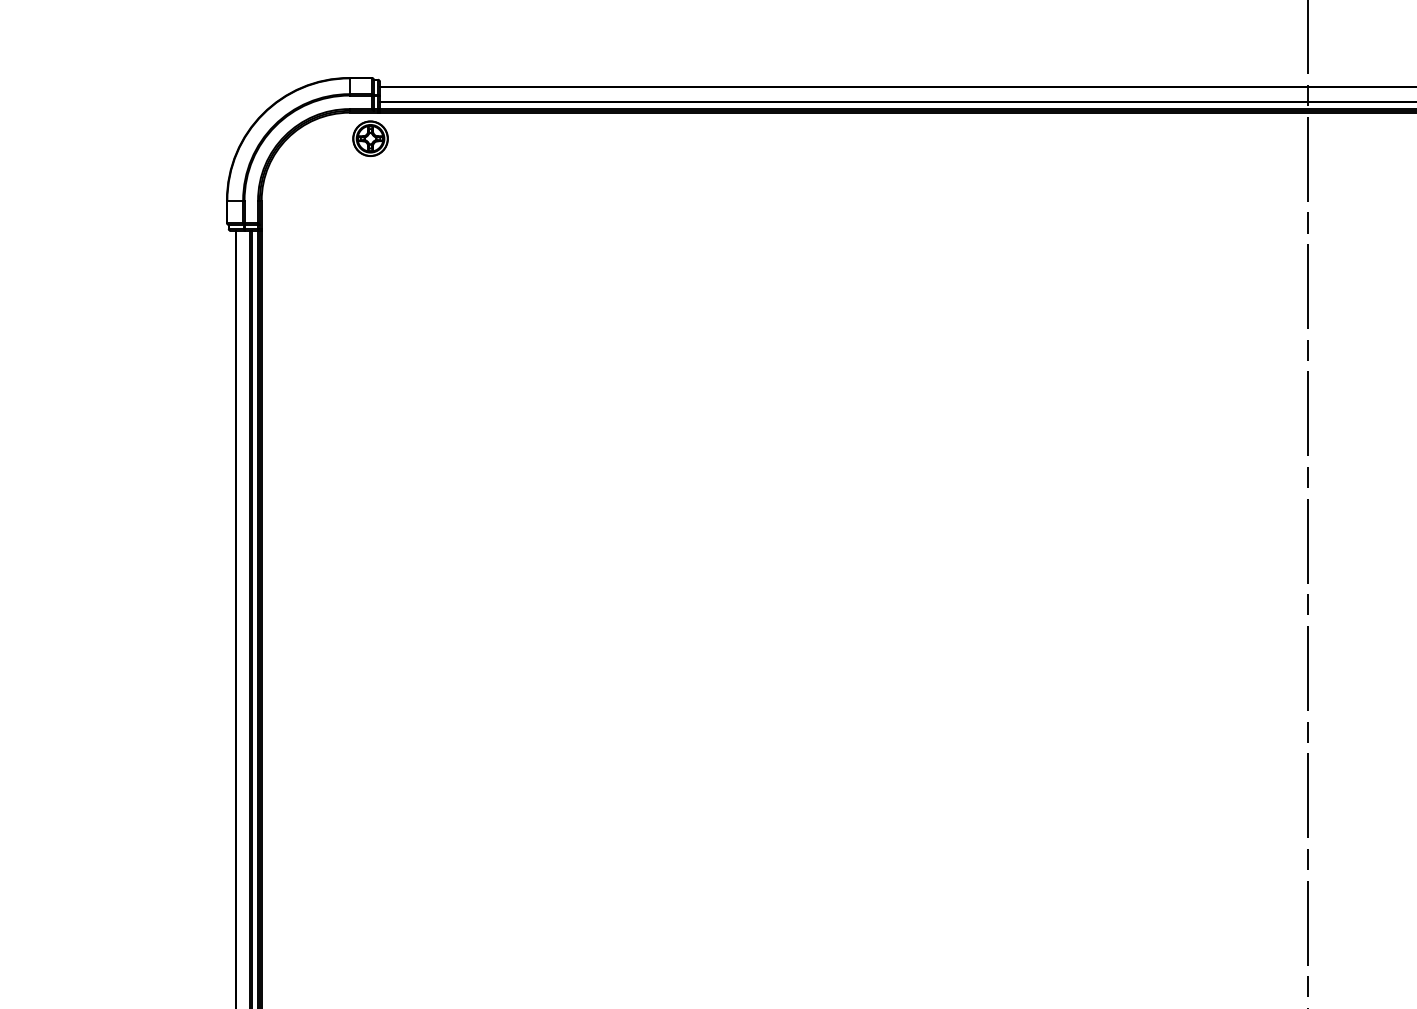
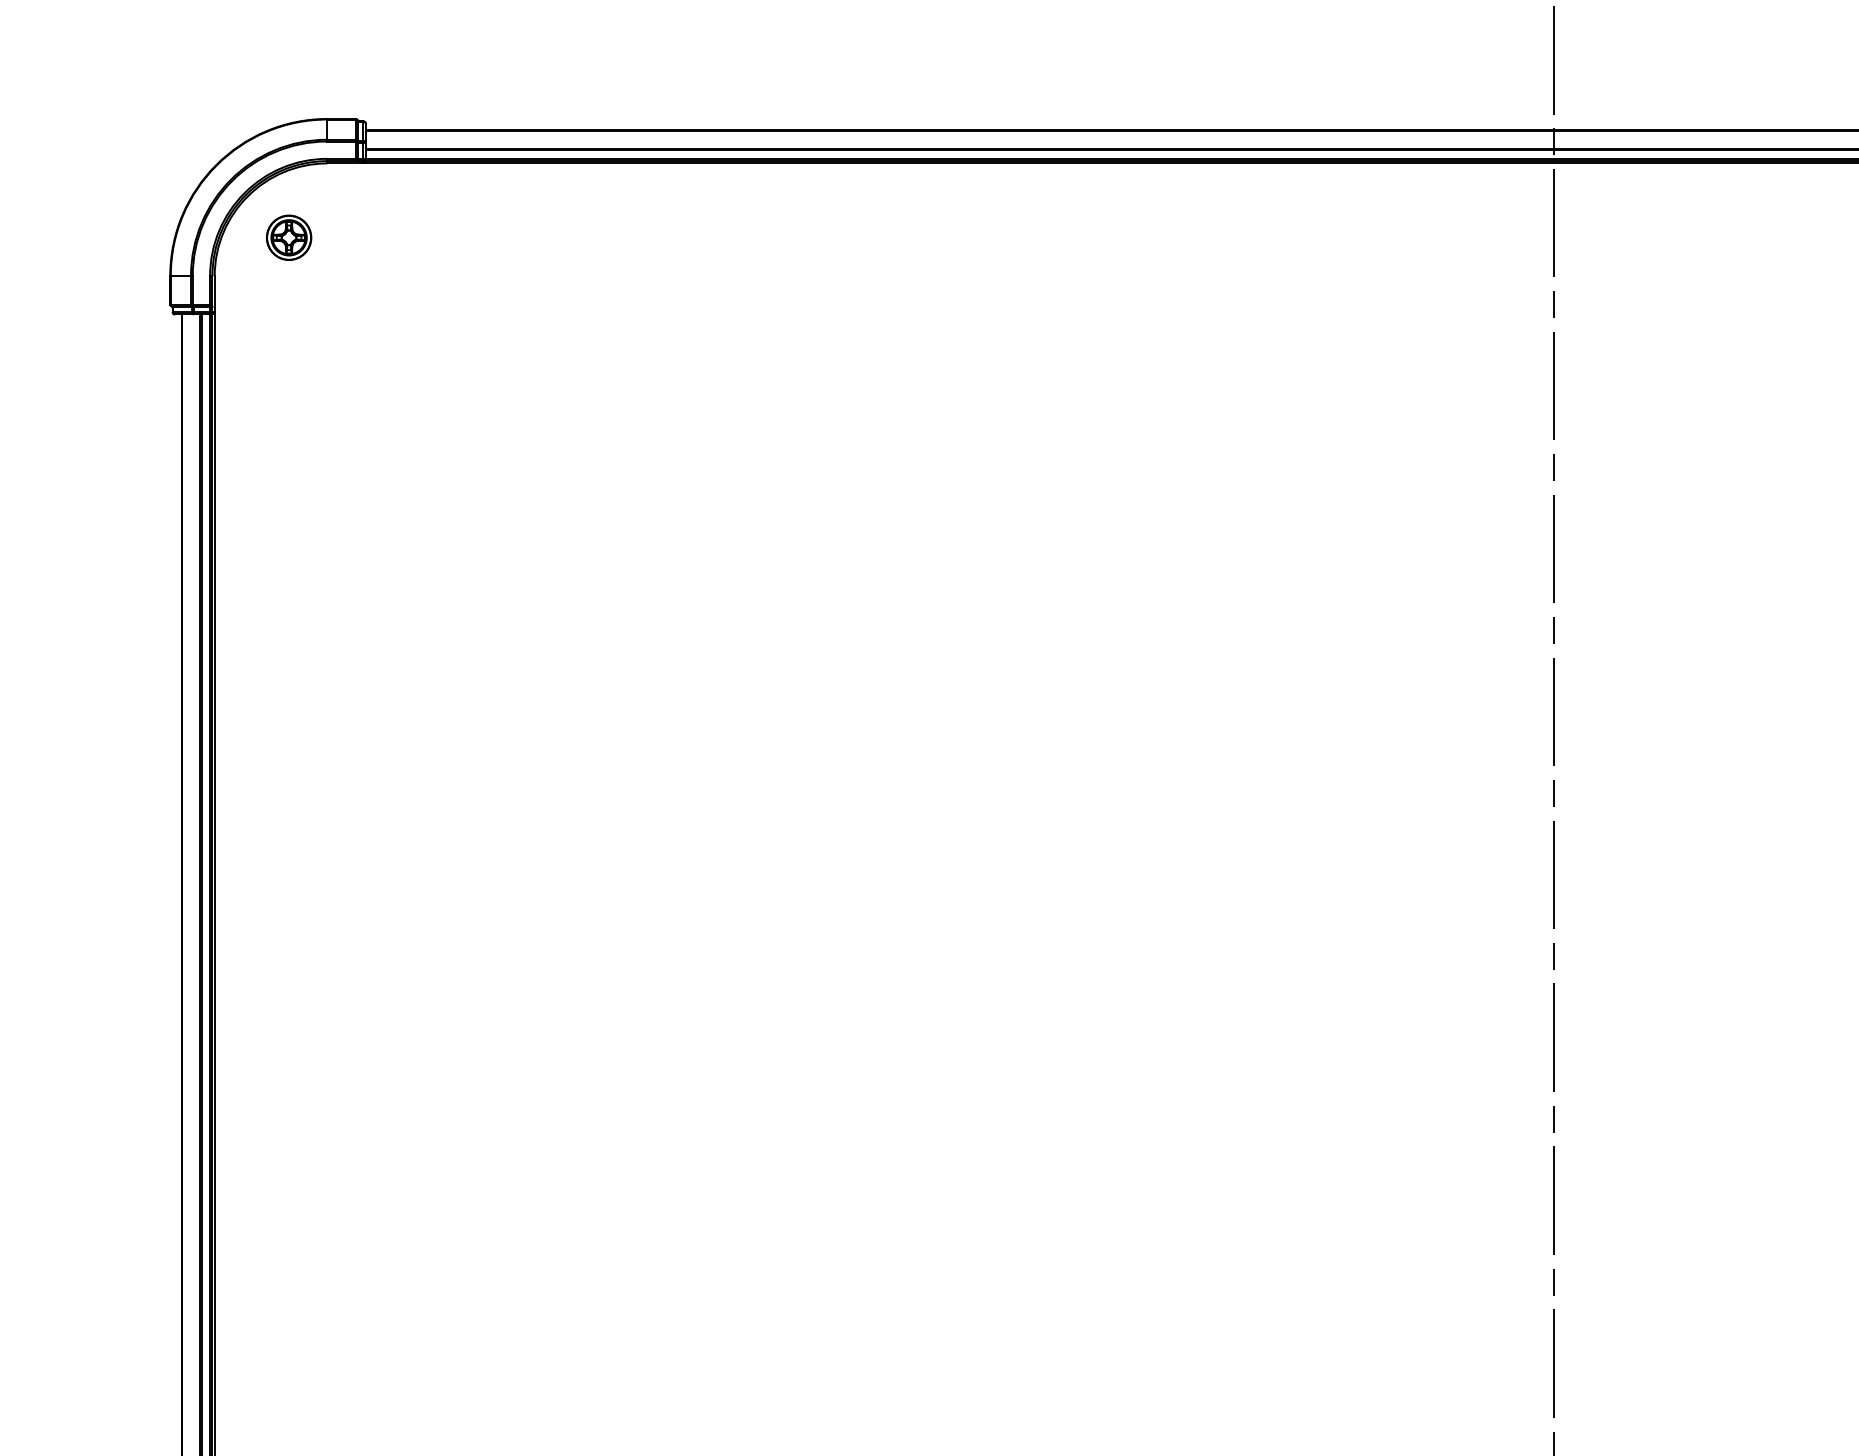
part: (370, 138) -> (289, 237), moved

